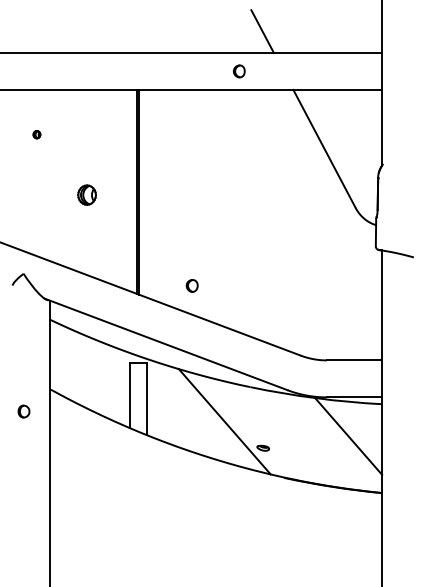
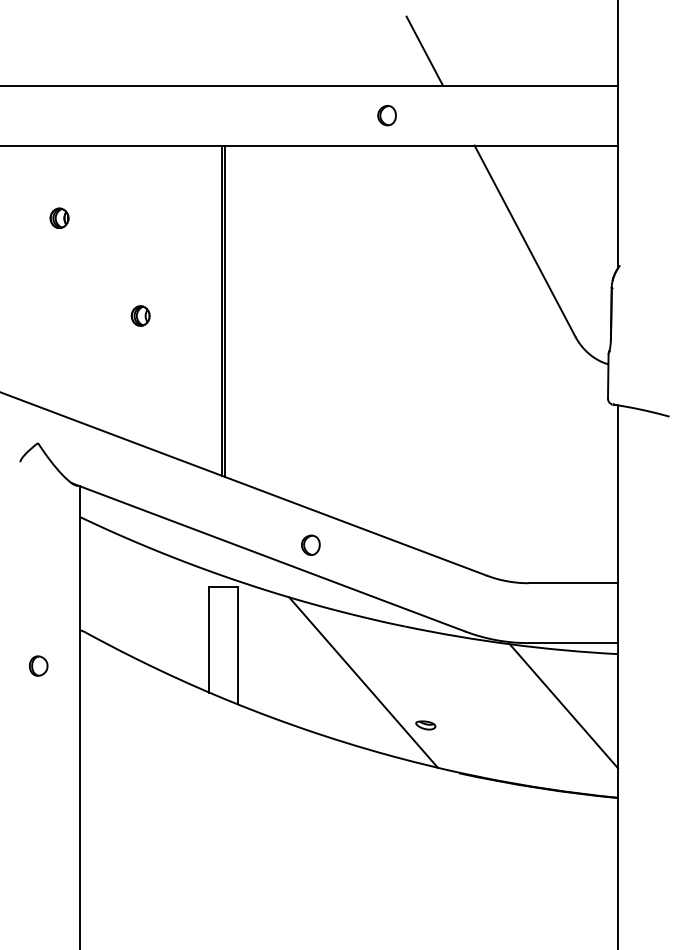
part: (36, 134) -> (58, 217), size x1.67
part: (86, 195) -> (139, 316), size x0.62
part: (191, 285) -> (309, 544), moved

